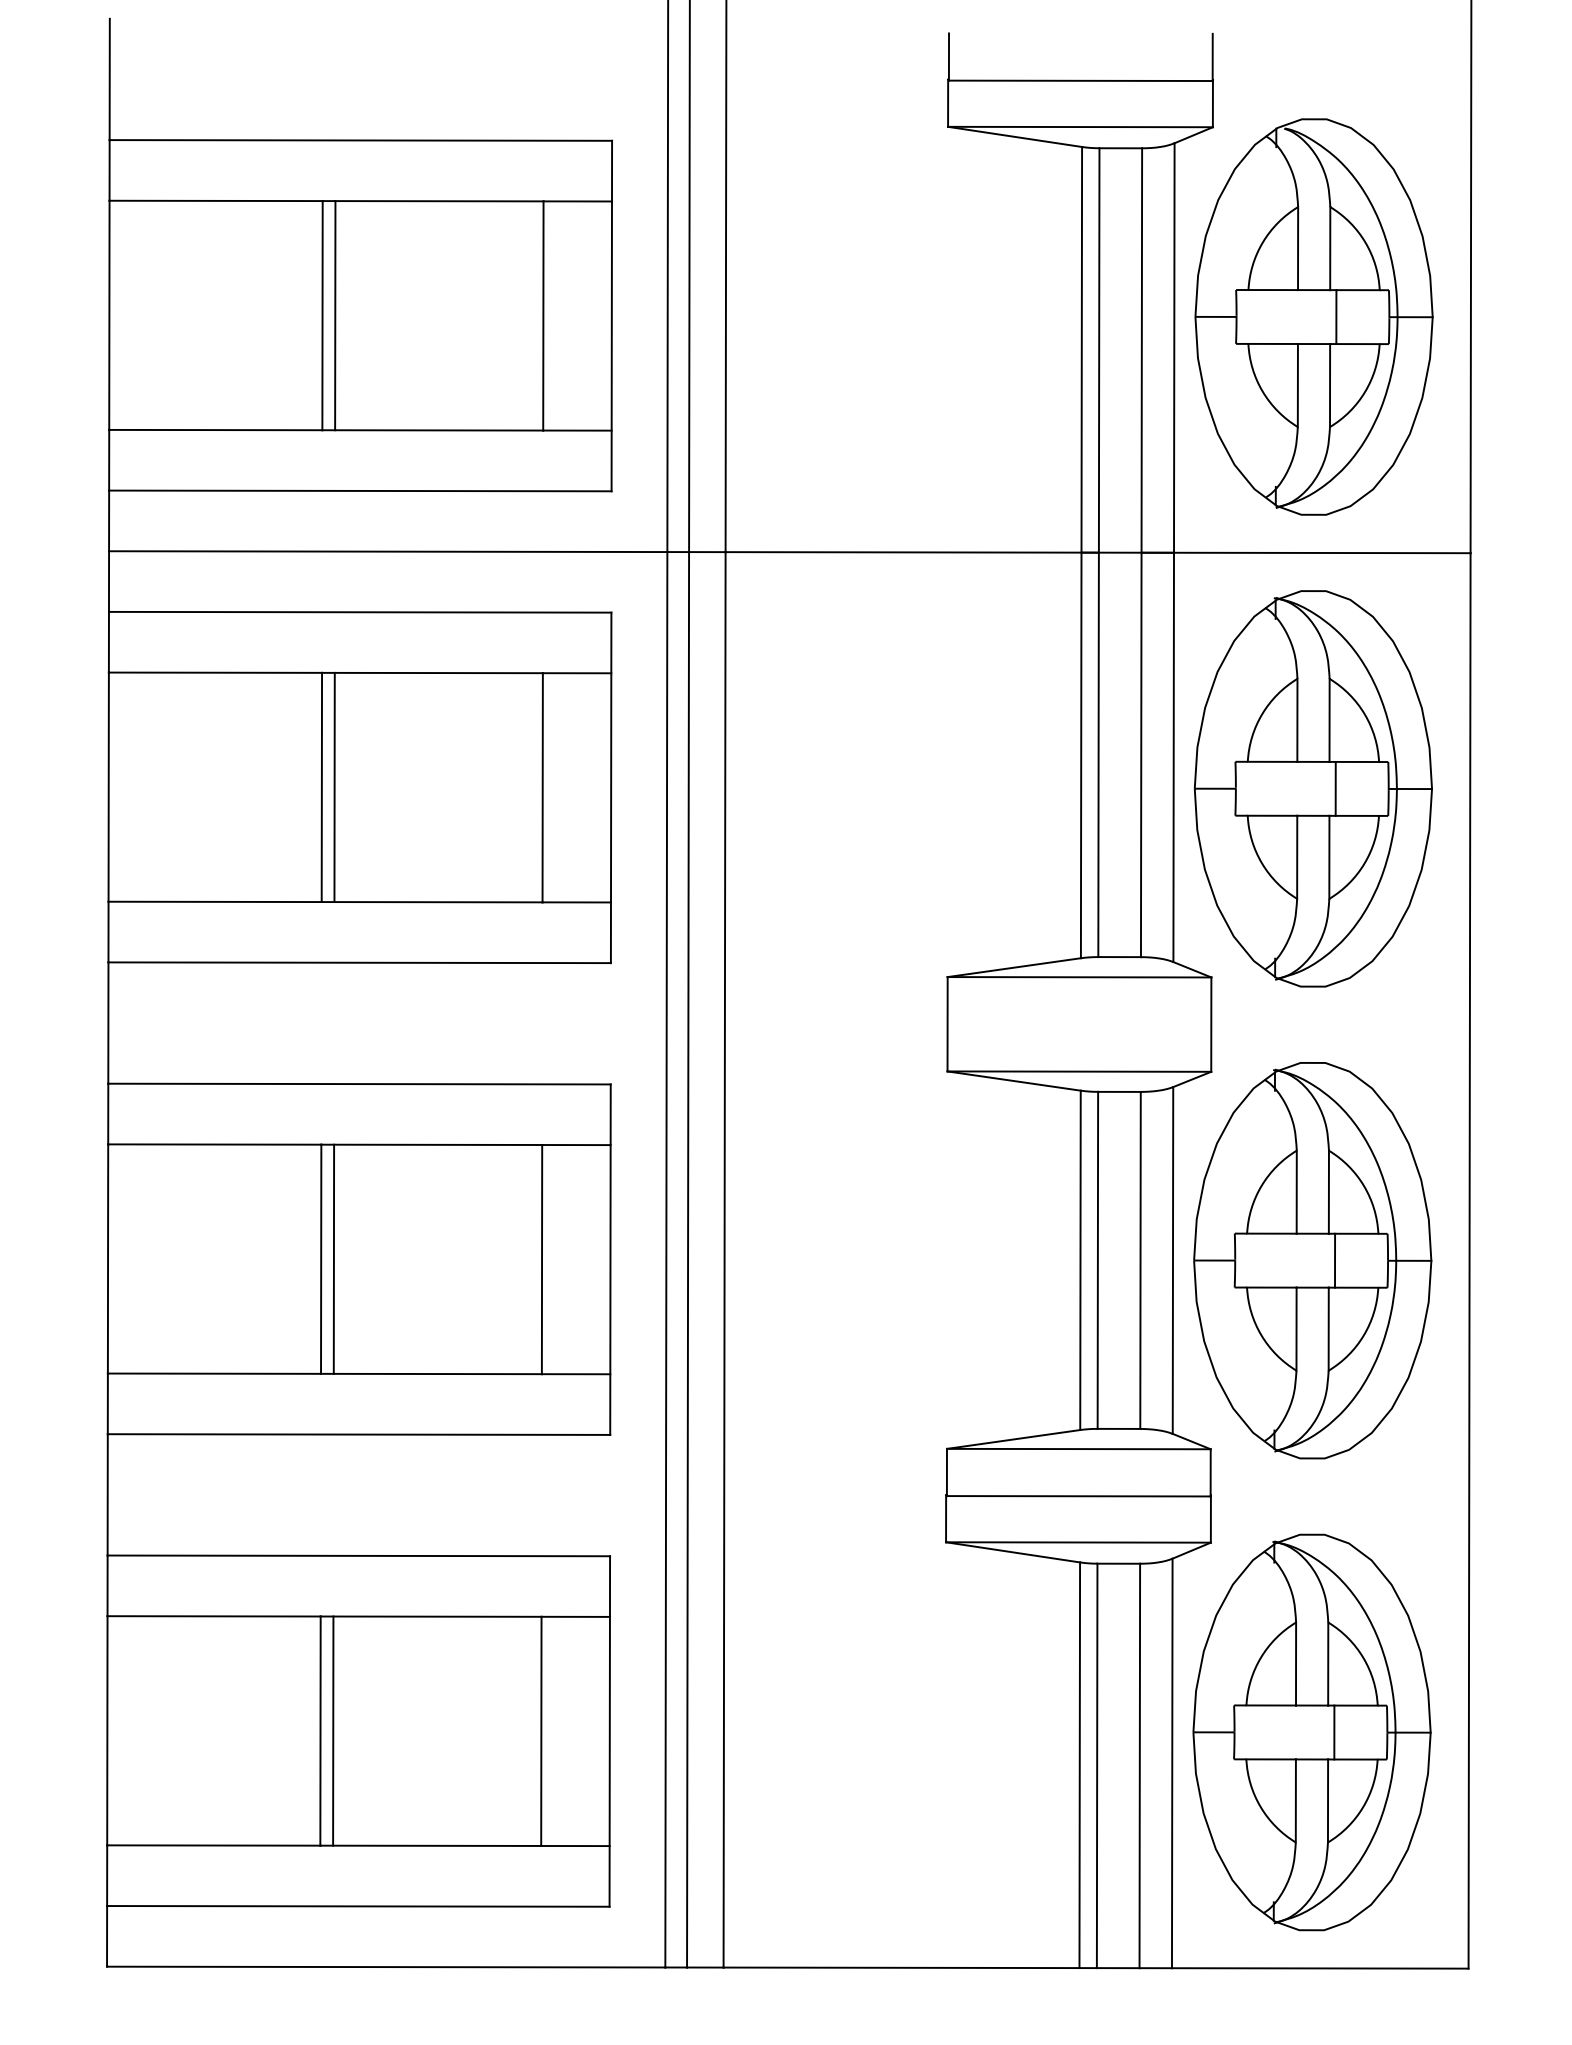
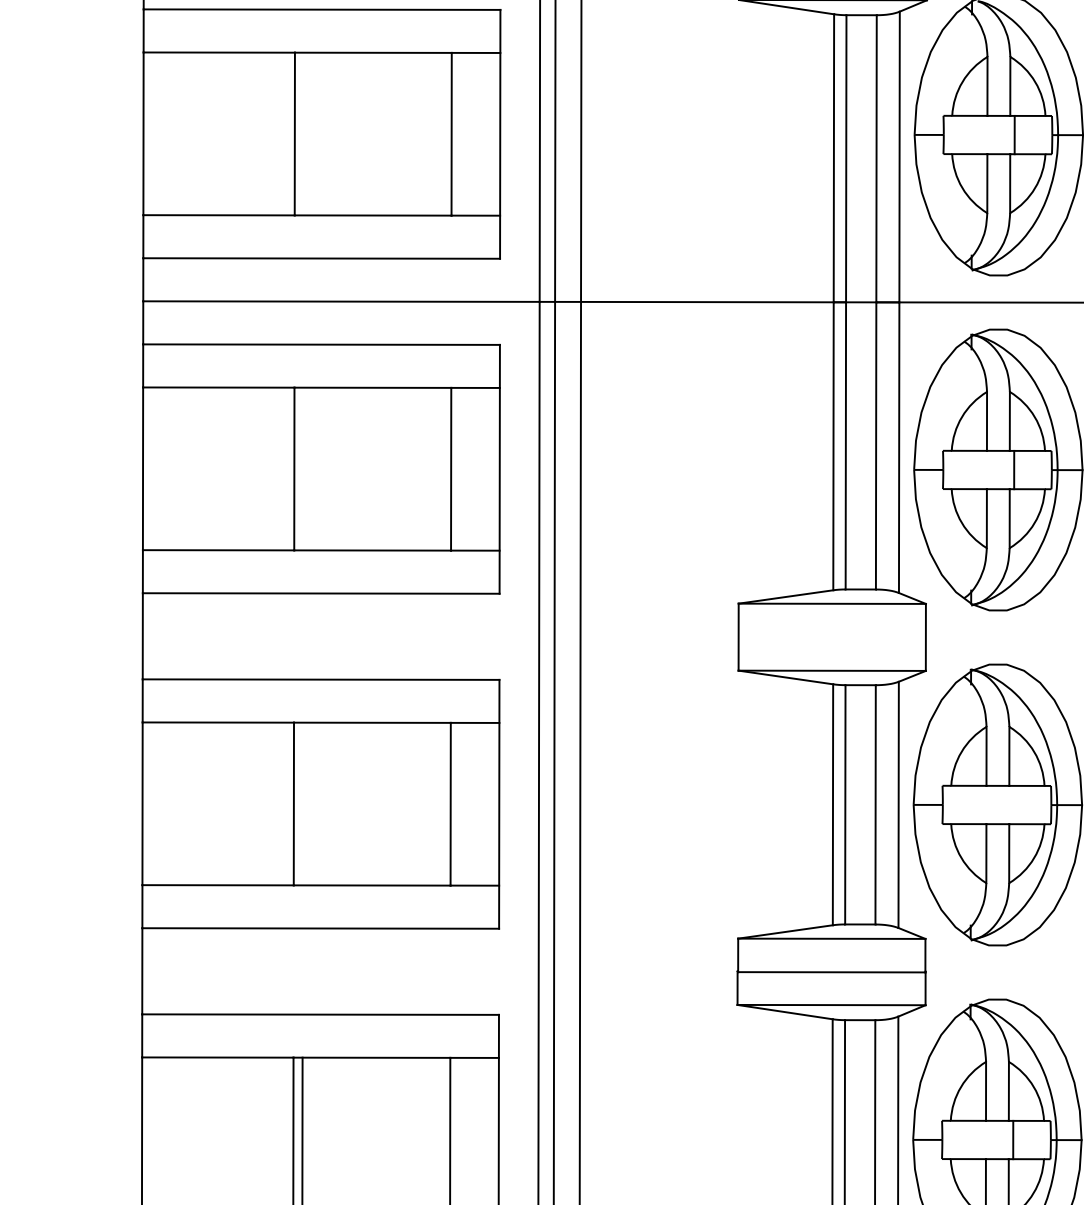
line: (335, 315) -> (304, 133), removed
line: (334, 787) -> (303, 469), removed
line: (333, 1258) -> (302, 803), removed
line: (1335, 1260) -> (1014, 804), removed

